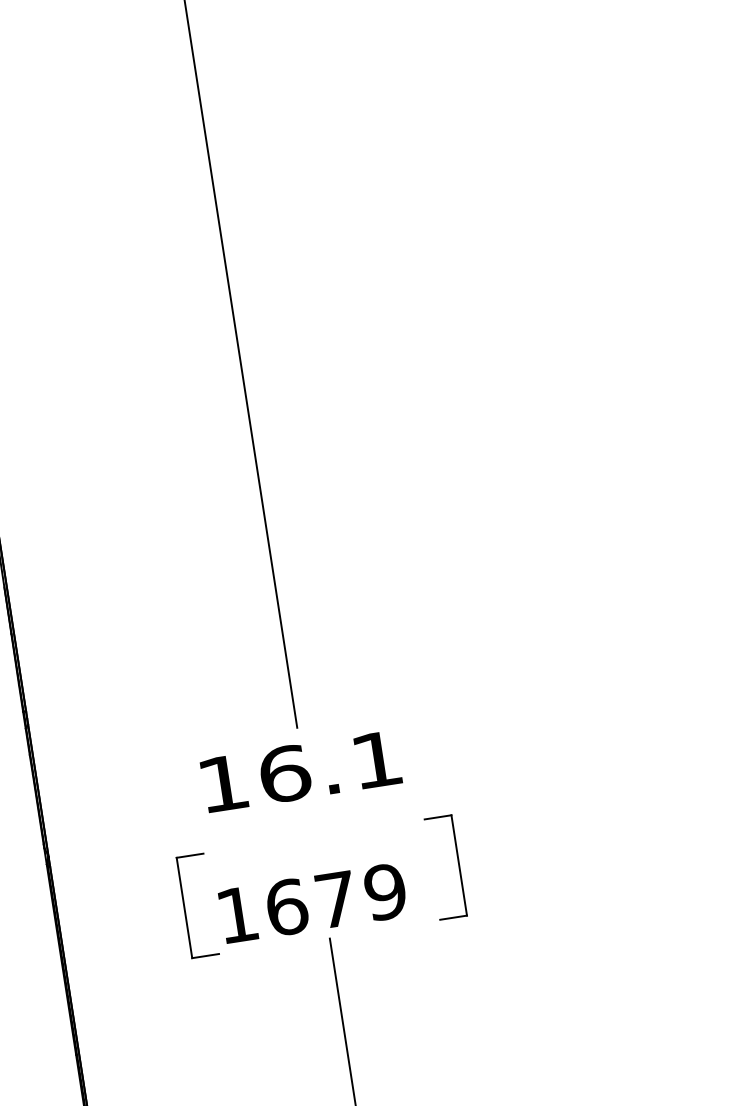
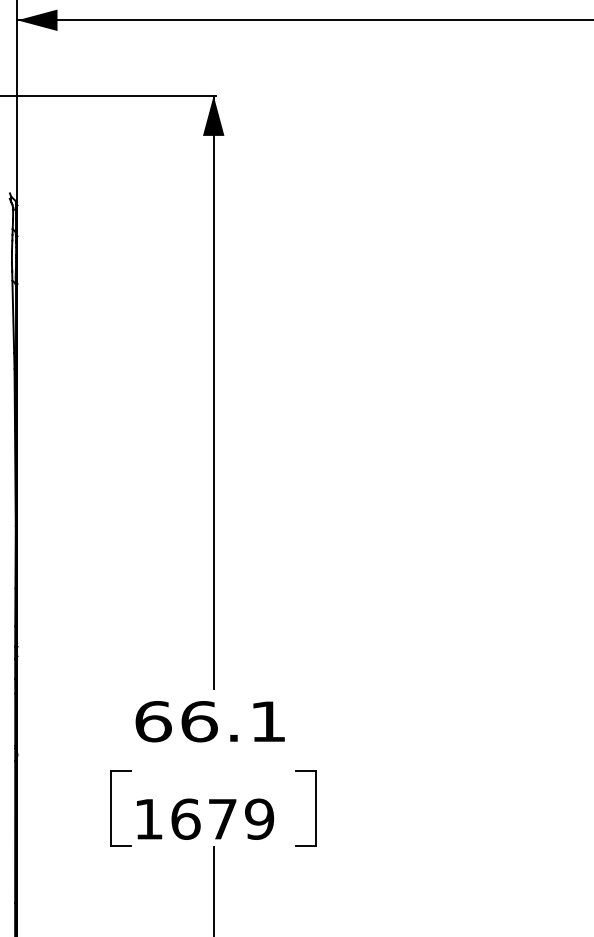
text: (223, 783) -> (153, 721), 16.1 -> 66.1

